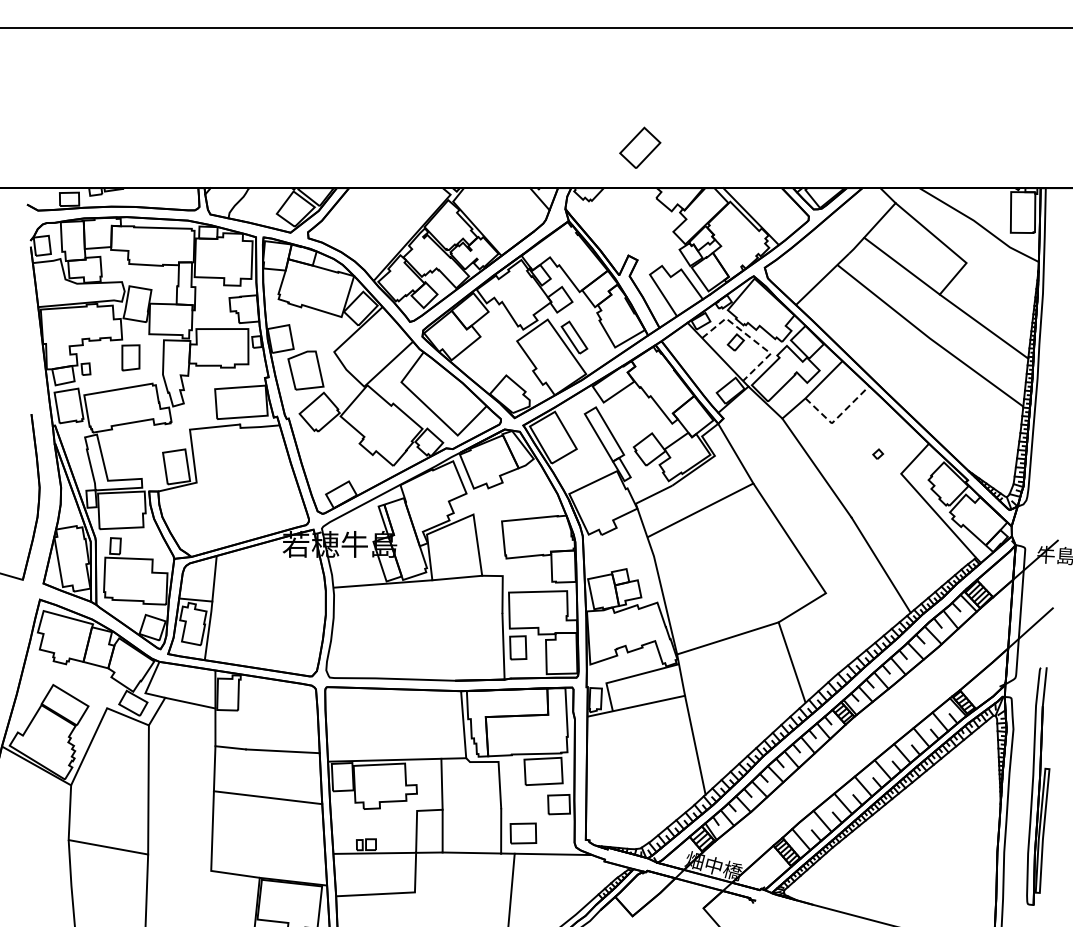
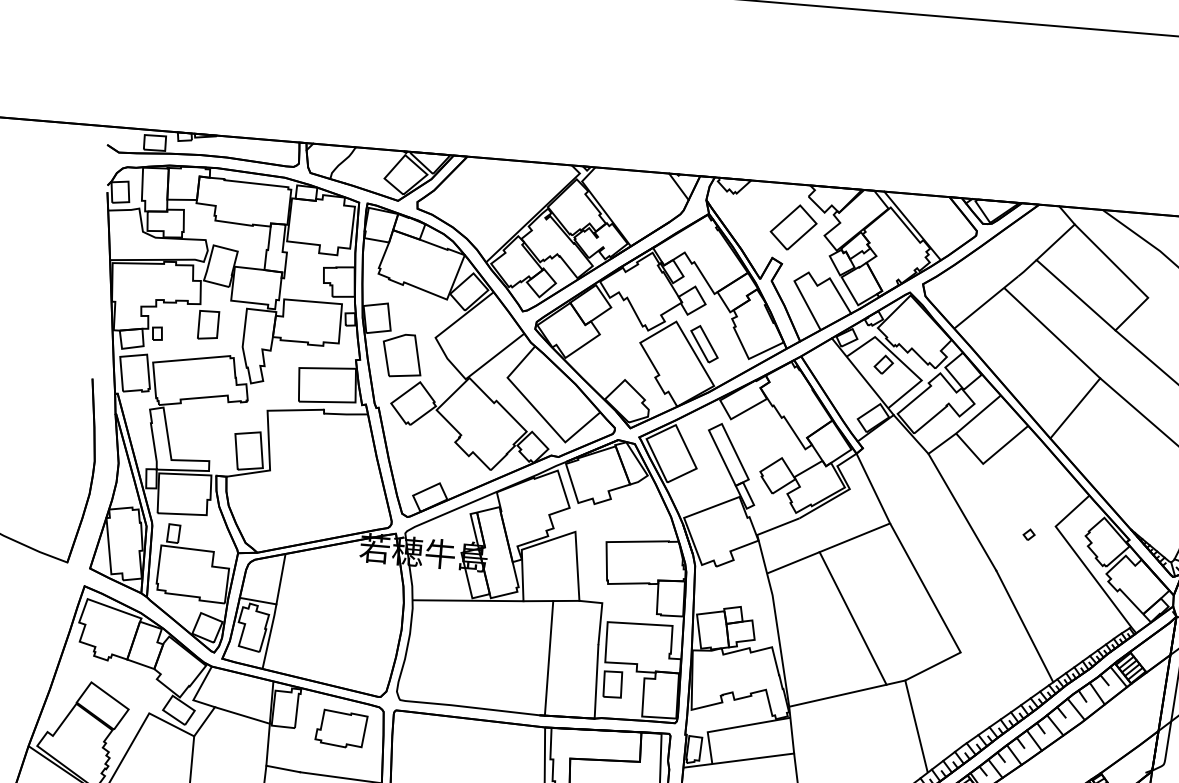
part: (640, 147) -> (793, 227), moved
line: (751, 338) -> (901, 361), dashed -> solid
line: (909, 366) -> (1074, 407), added
line: (837, 417) -> (989, 457), dashed -> solid
part: (878, 453) -> (1029, 534), moved
line: (727, 570) -> (853, 617), added
line: (459, 628) -> (549, 657), added
part: (279, 707) -> (341, 728), added

